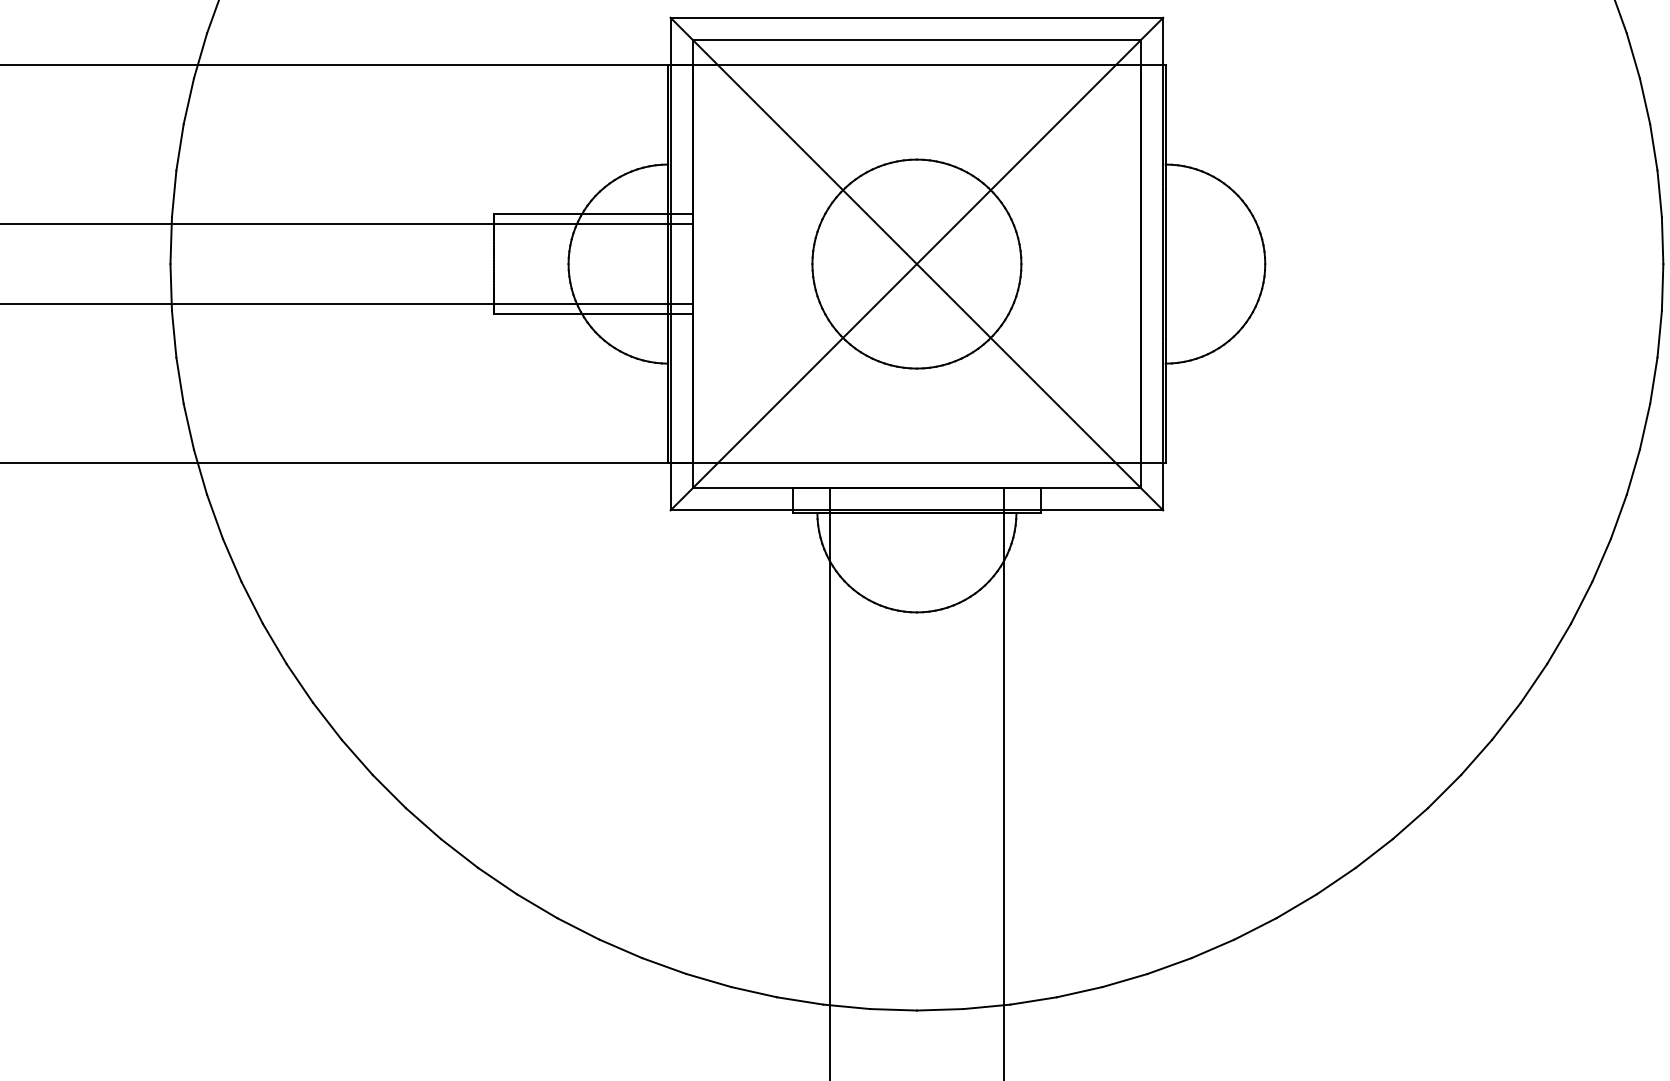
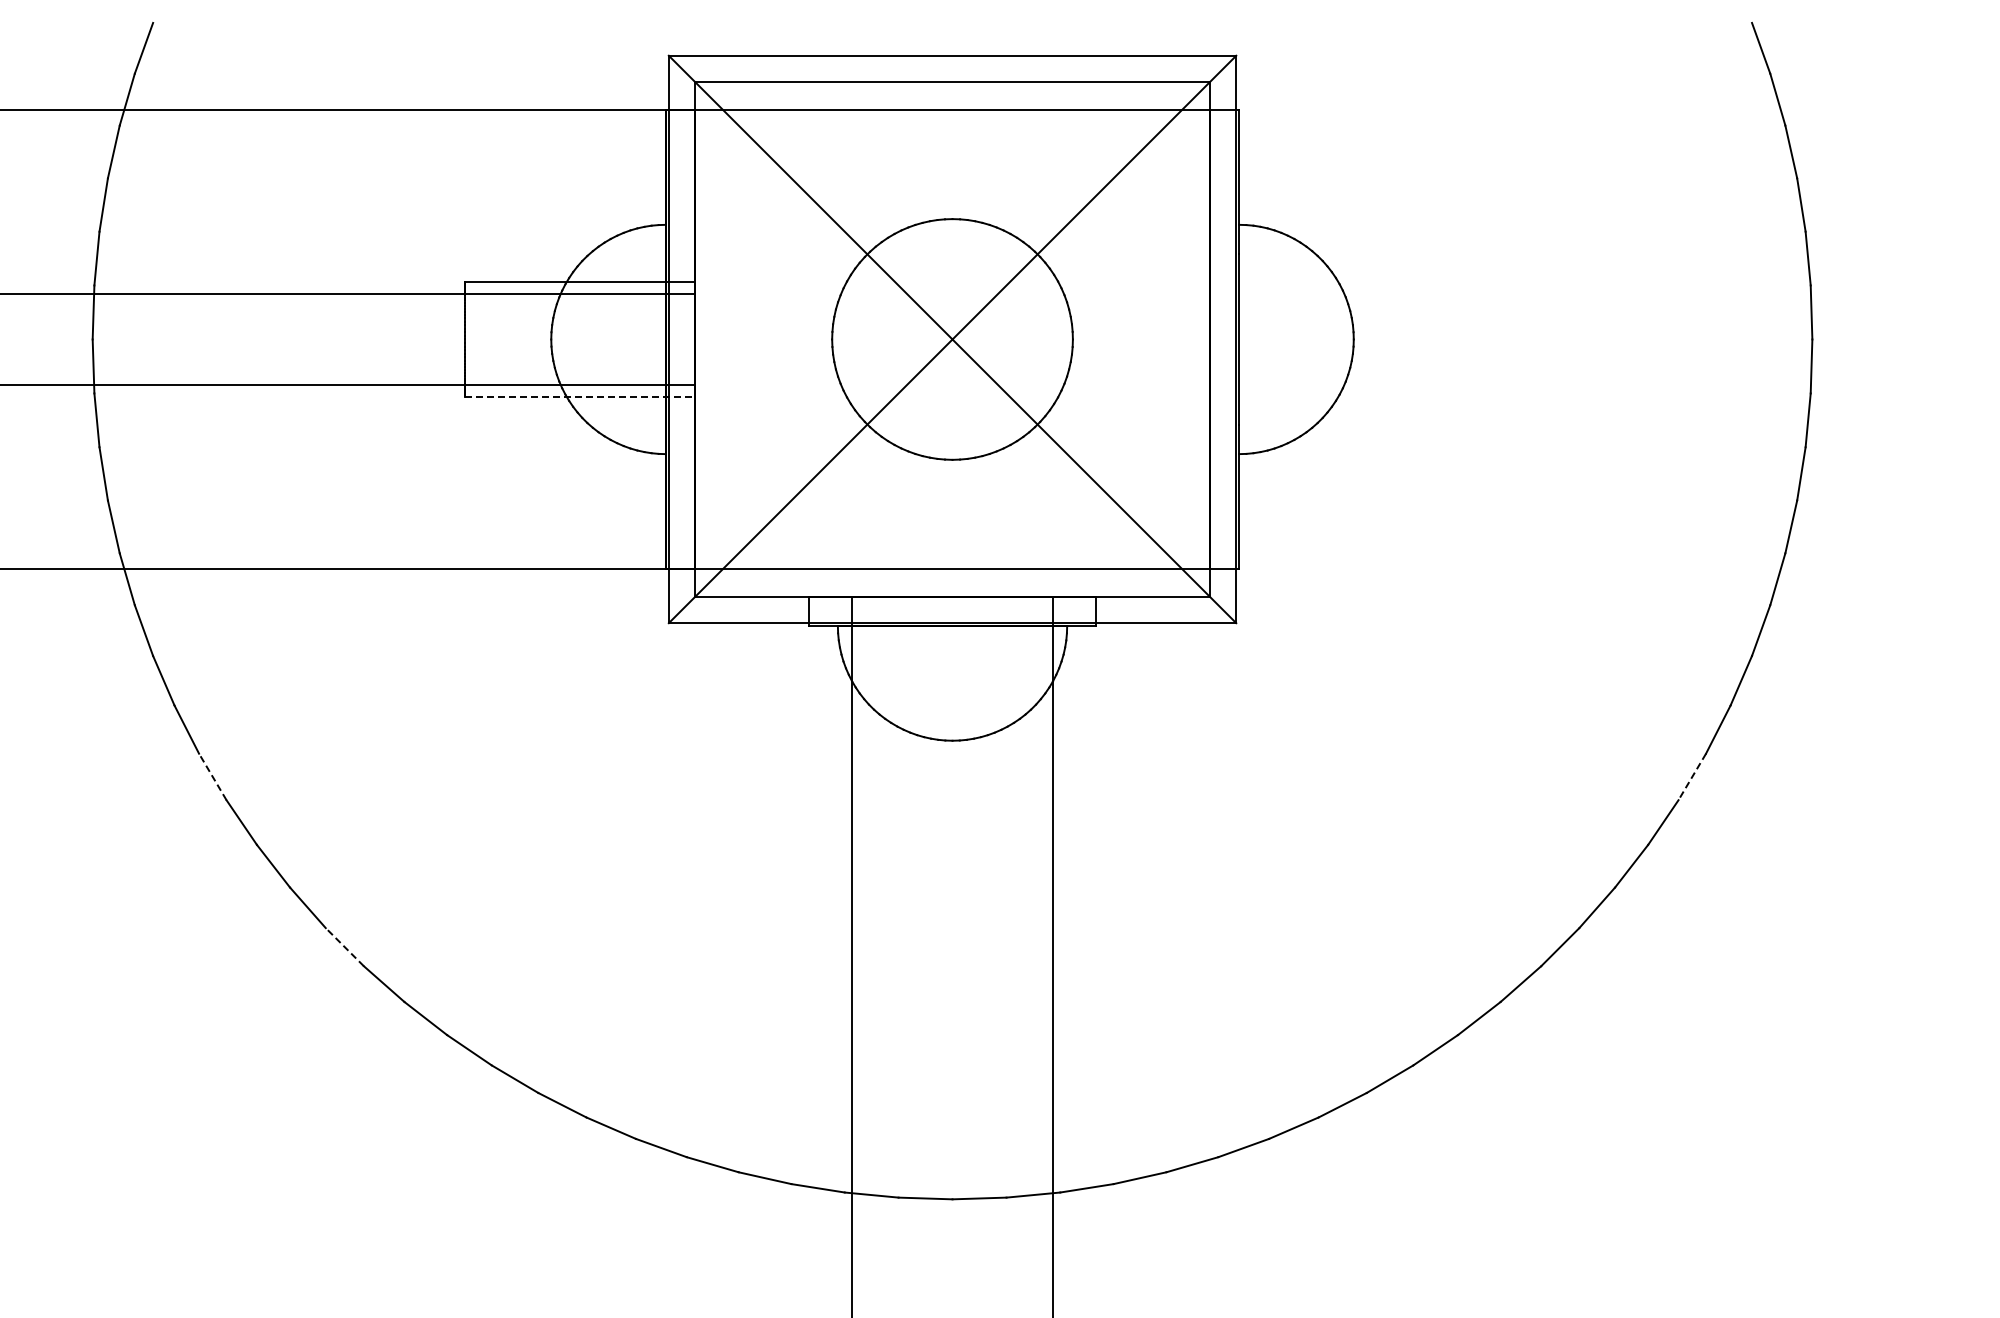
line: (593, 313) -> (579, 396), solid -> dashed
line: (274, 643) -> (212, 776), solid -> dashed
line: (1559, 644) -> (1692, 777), solid -> dashed
line: (389, 791) -> (344, 947), solid -> dashed

